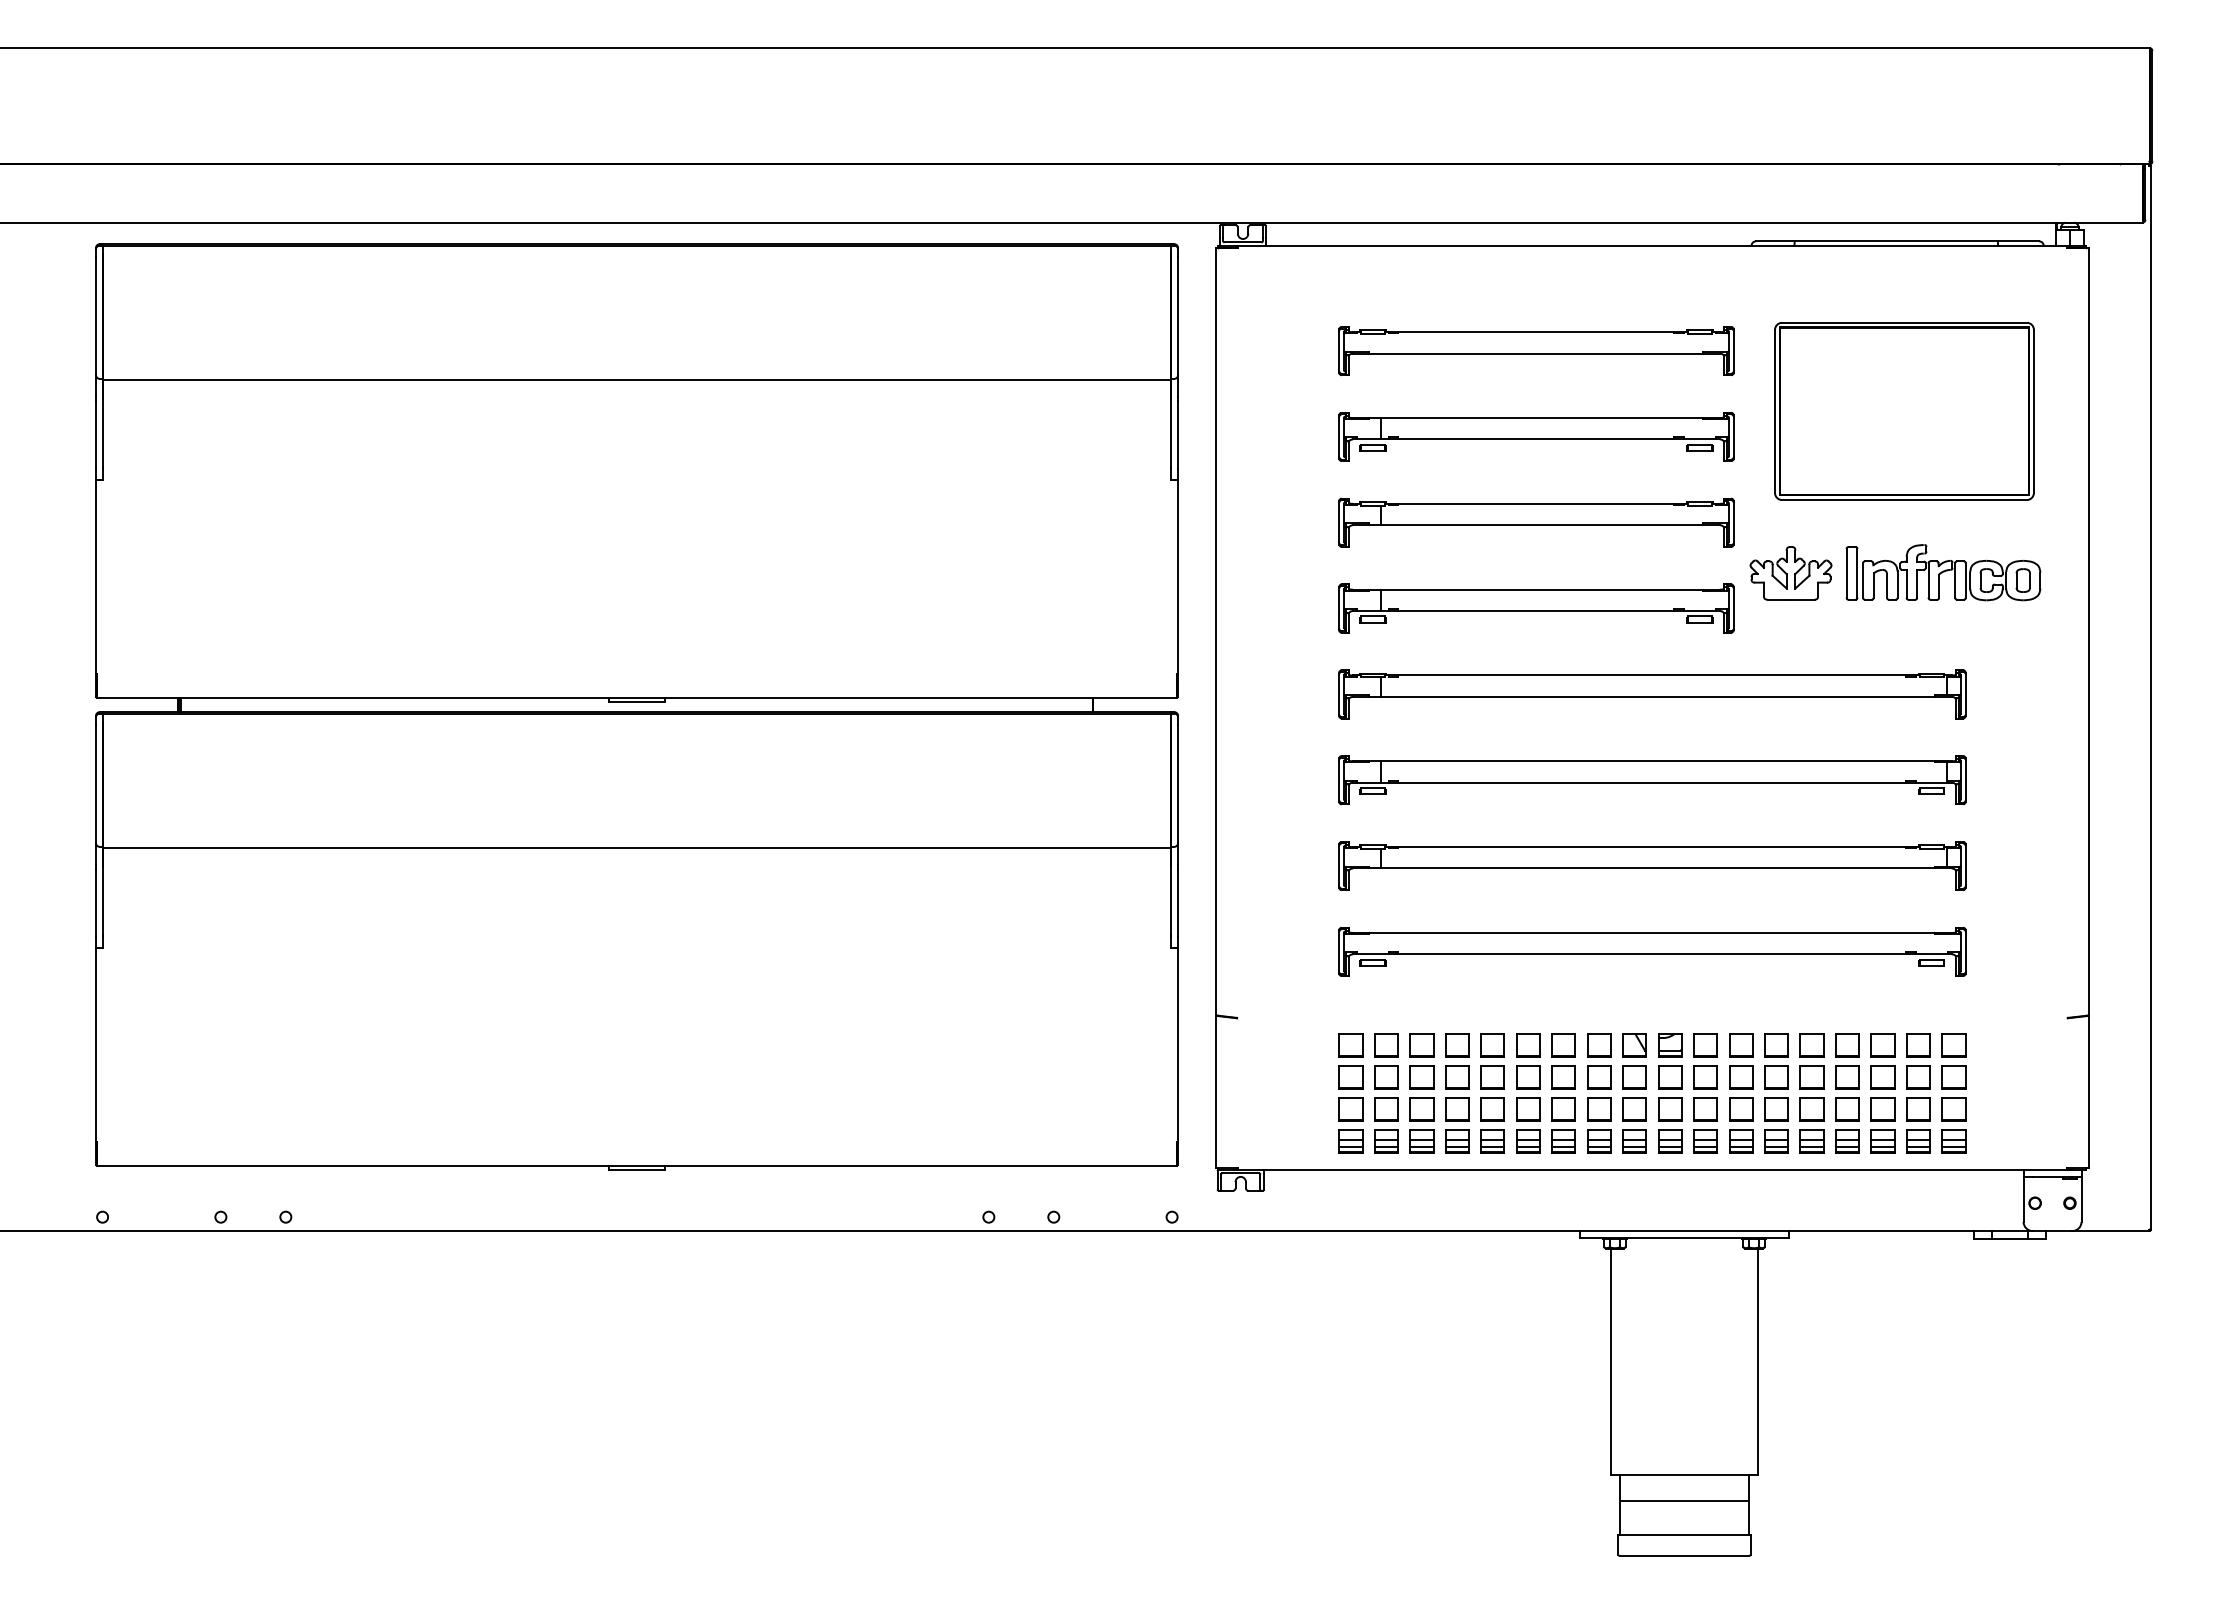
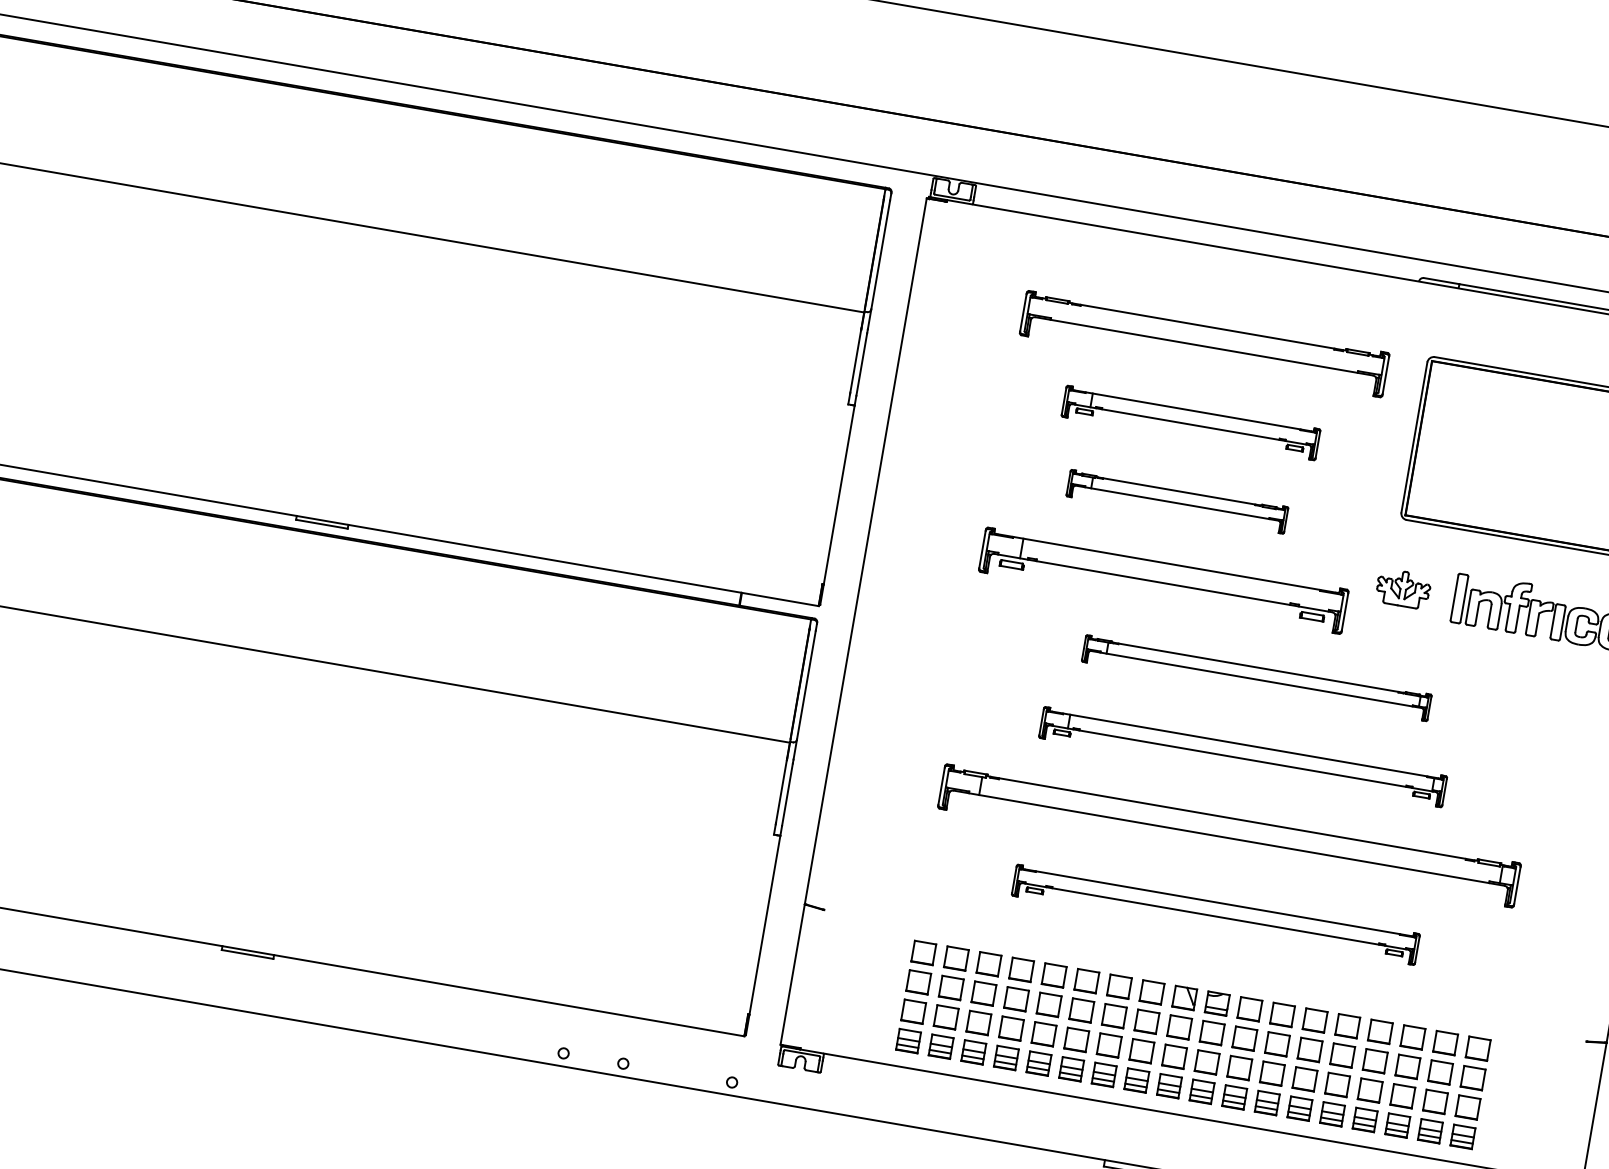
part: (1536, 436) -> (1191, 422), size x0.7
part: (1536, 522) -> (1177, 501), size x0.6
part: (1790, 573) -> (1402, 588), size x0.7
part: (1652, 694) -> (1256, 678), size x0.6
part: (1652, 780) -> (1243, 757), size x0.7
part: (1652, 951) -> (1215, 914), size x0.7

